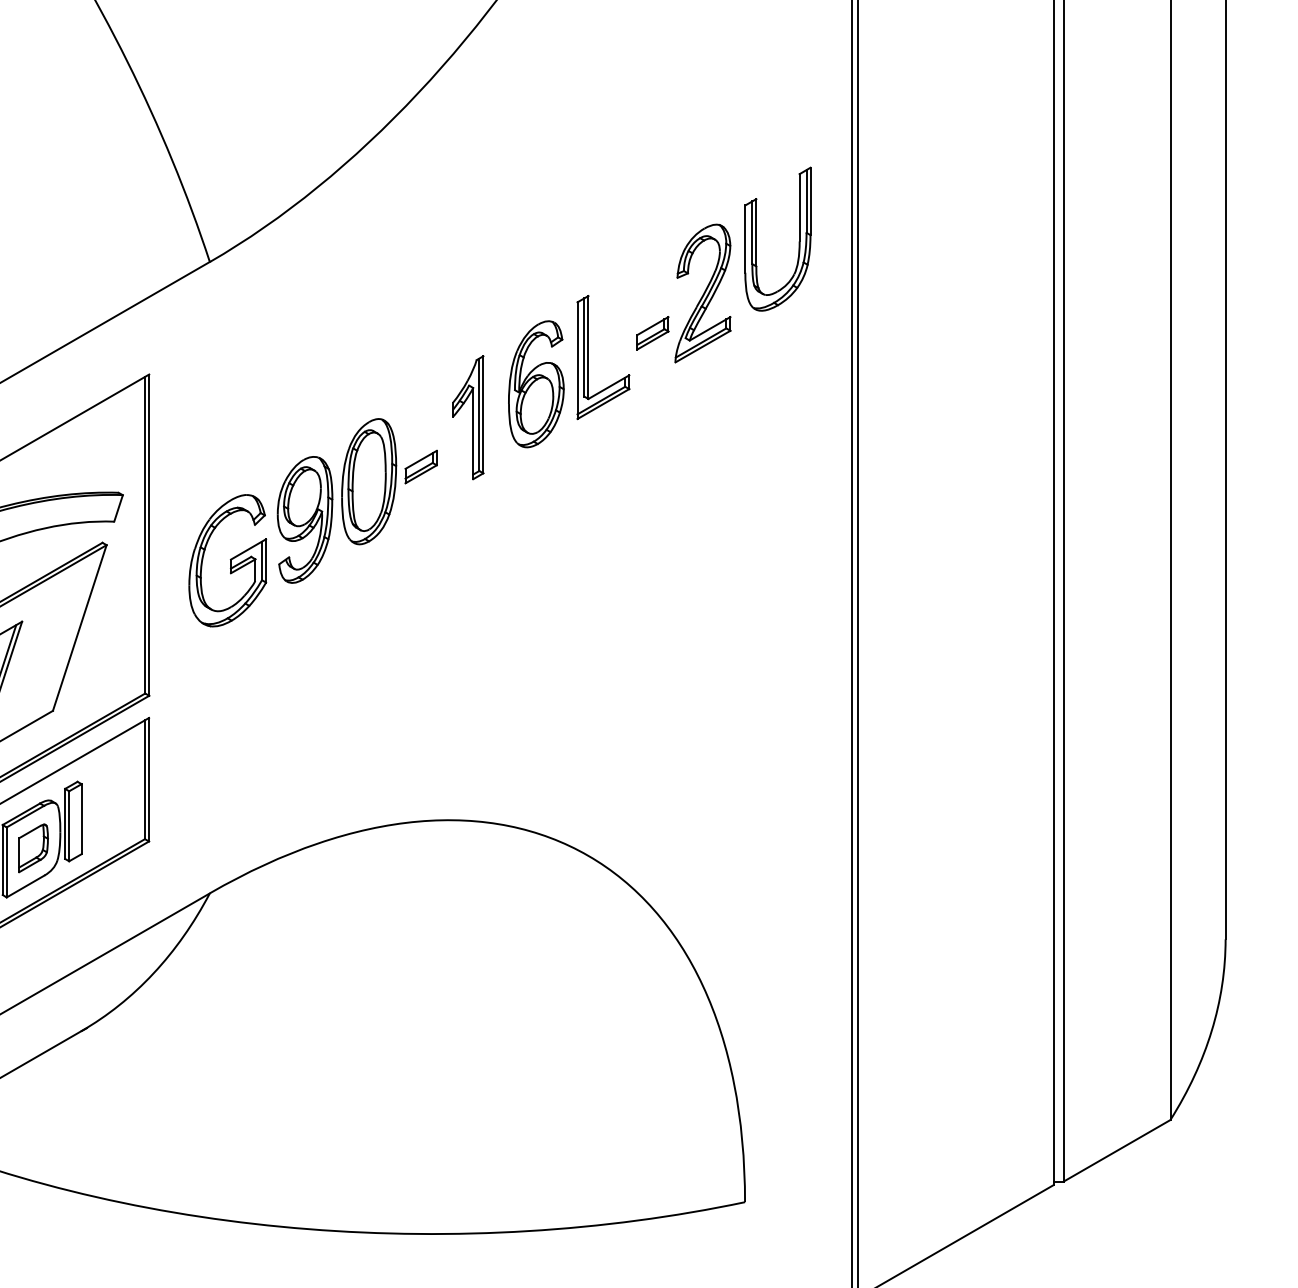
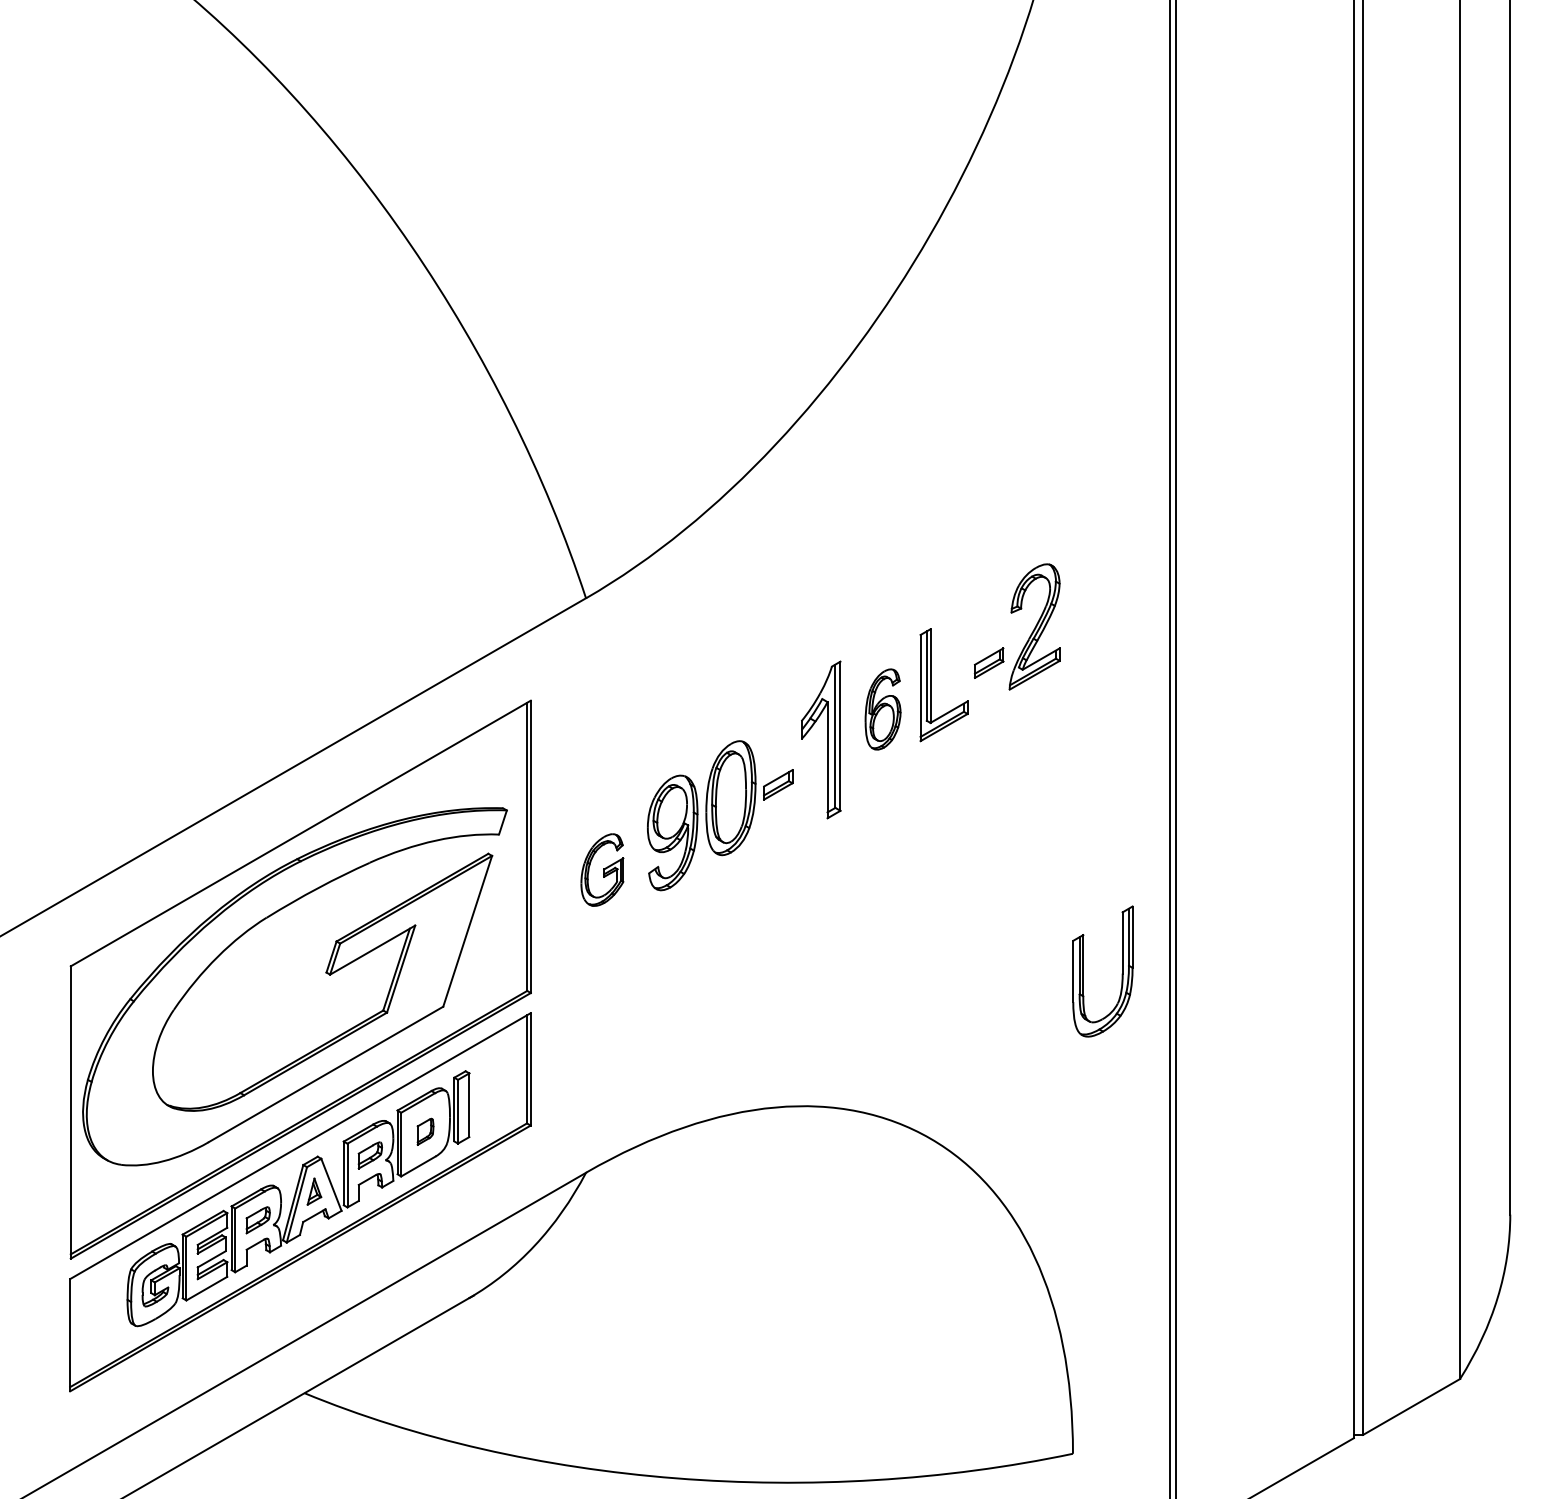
part: (756, 239) -> (1083, 971), moved
part: (535, 384) -> (882, 709), size x0.7
part: (467, 417) -> (820, 739), size x1.4
part: (227, 560) -> (602, 869), size x0.6
part: (33, 848) -> (425, 1131), size x0.6

